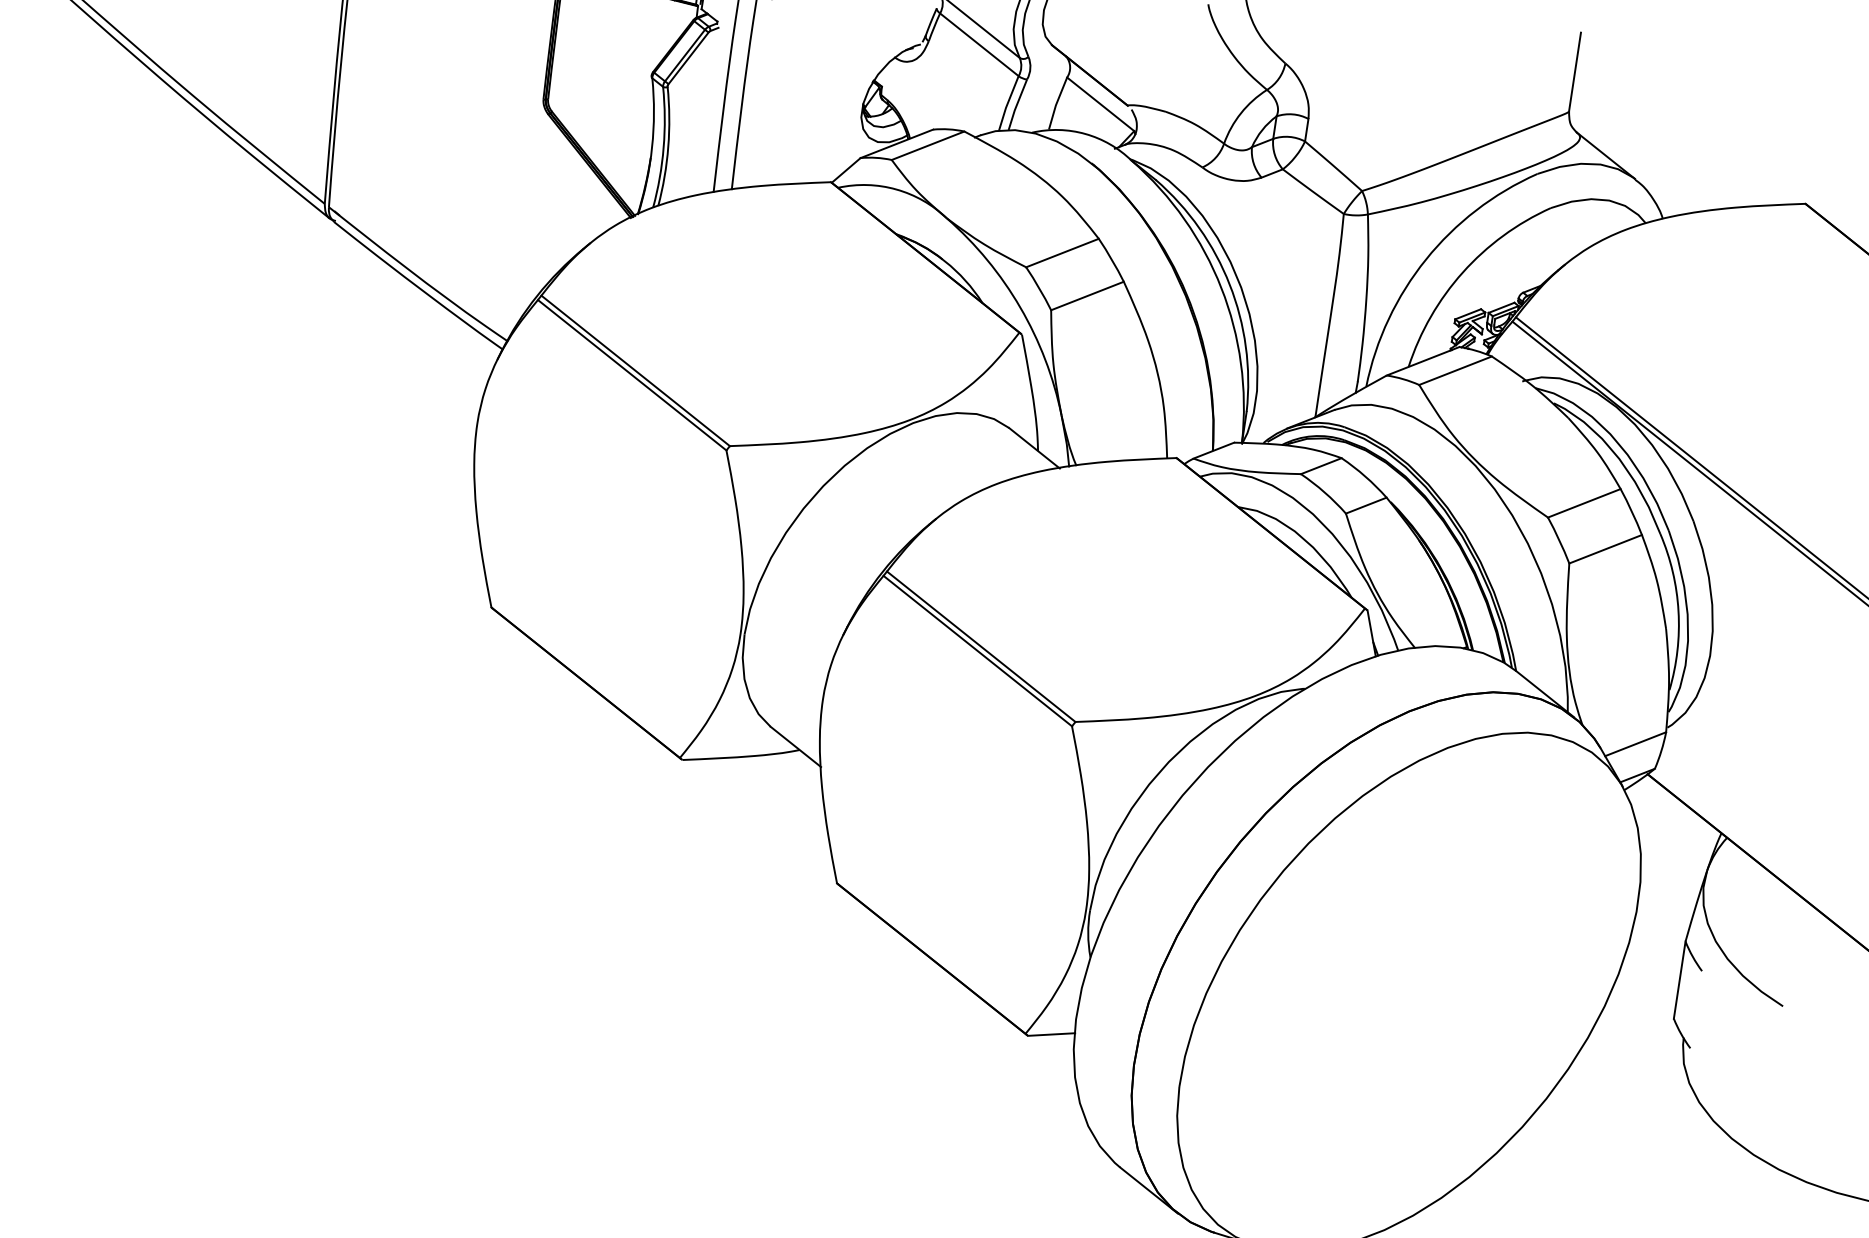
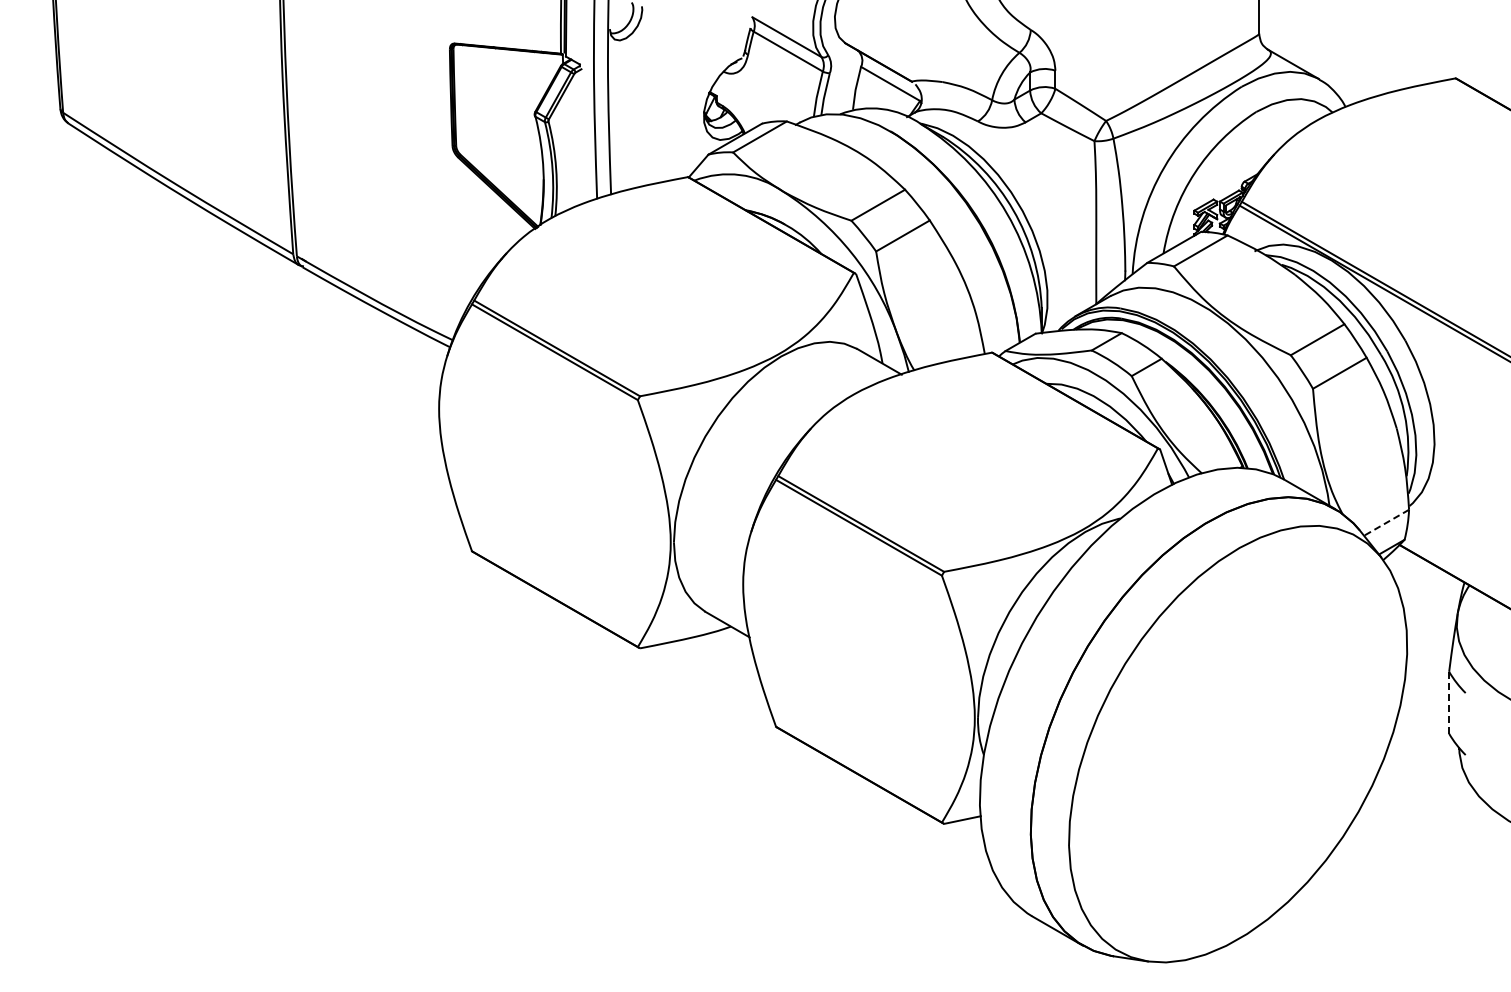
line: (1635, 743) -> (1386, 522), solid -> dashed
line: (1680, 979) -> (1449, 702), solid -> dashed

